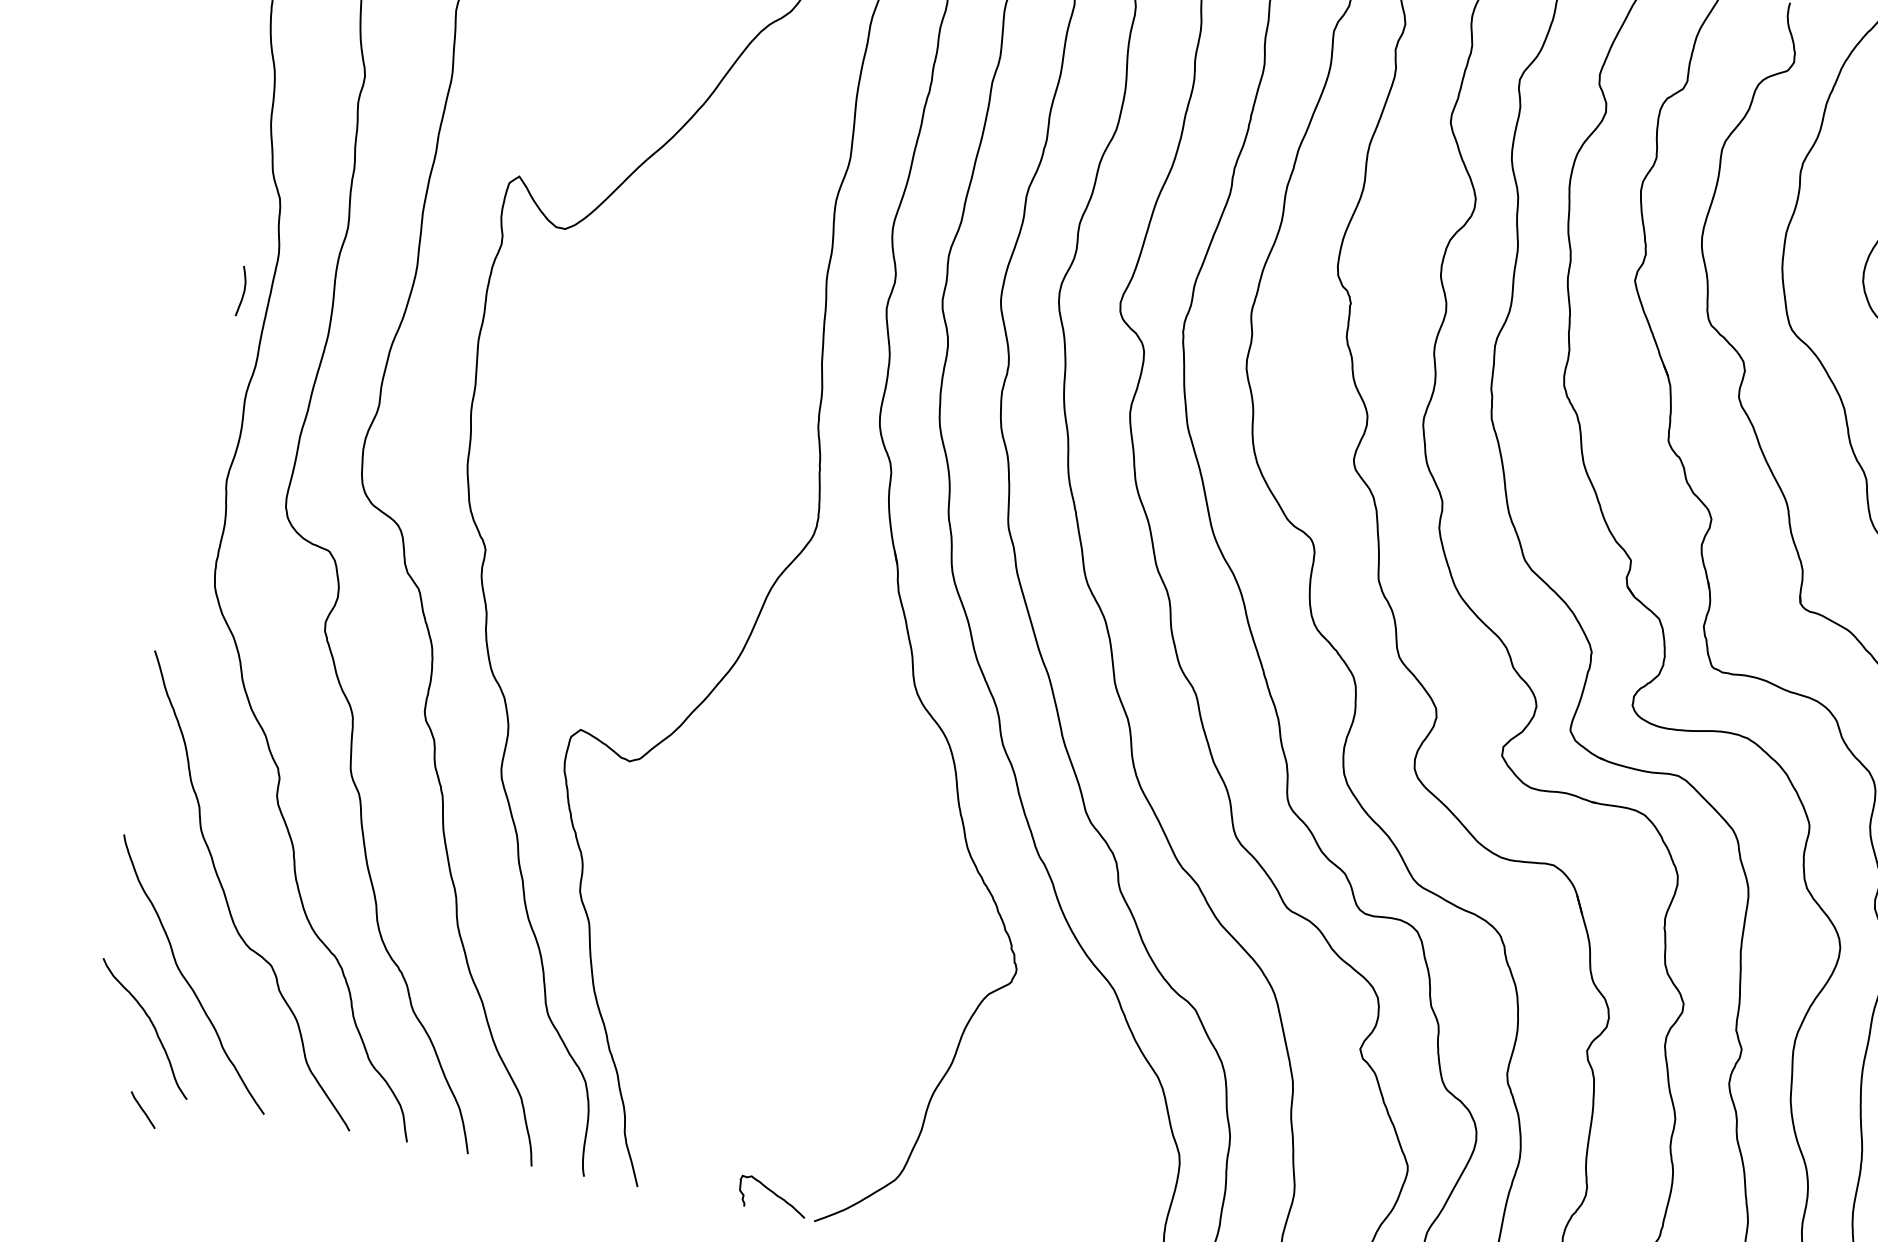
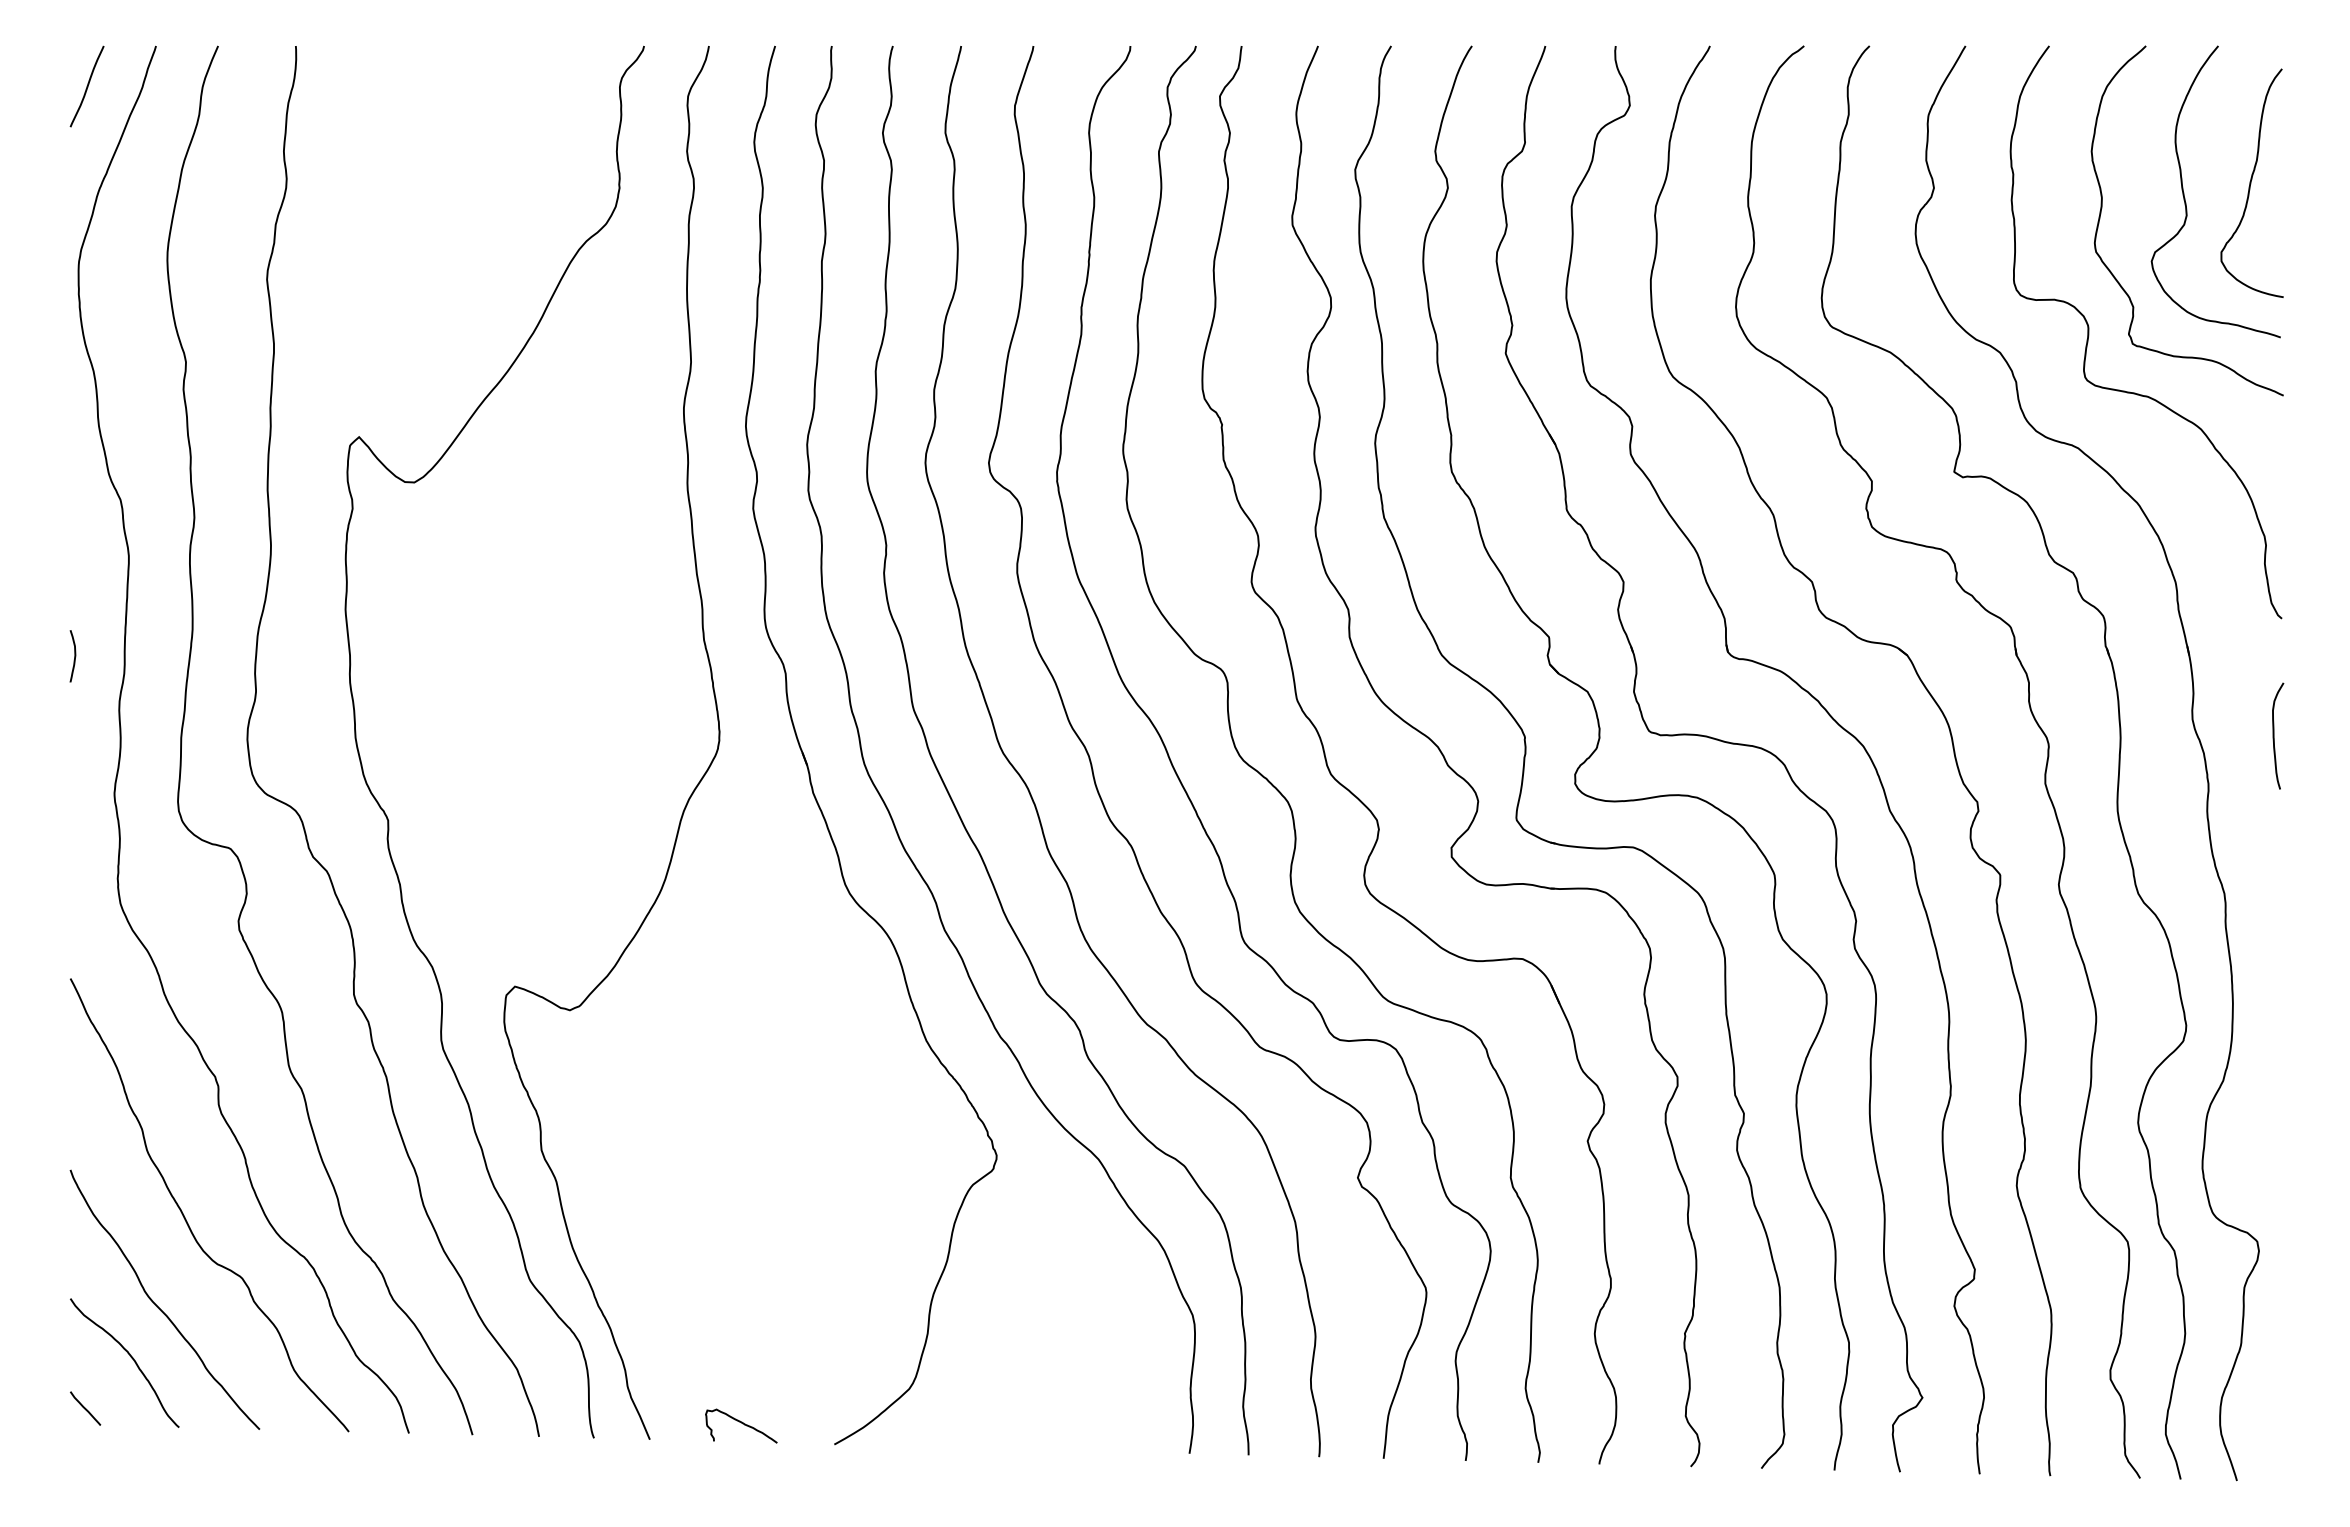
curve: (243, 291) -> (74, 656), moved
line: (143, 1110) -> (85, 1408), moved
curve: (774, 1194) -> (742, 1424), moved

